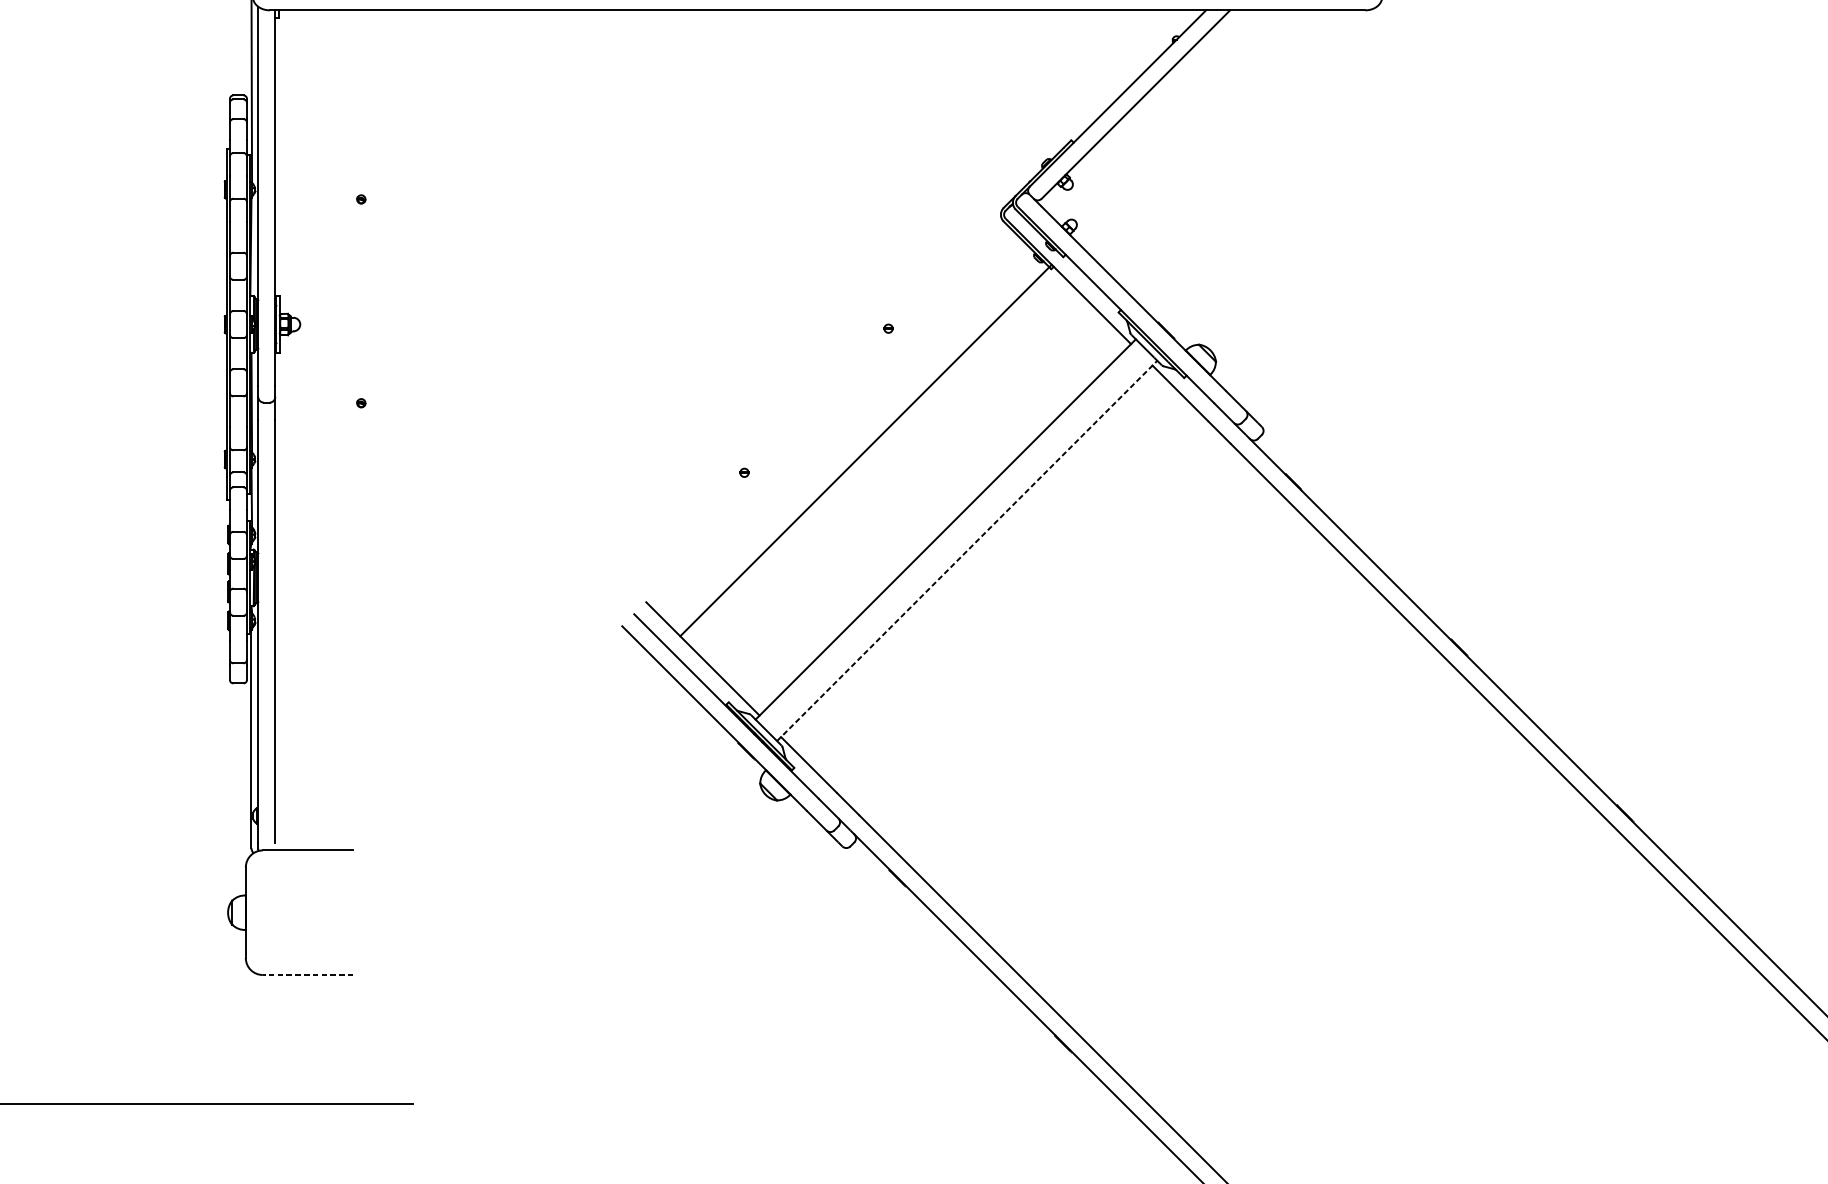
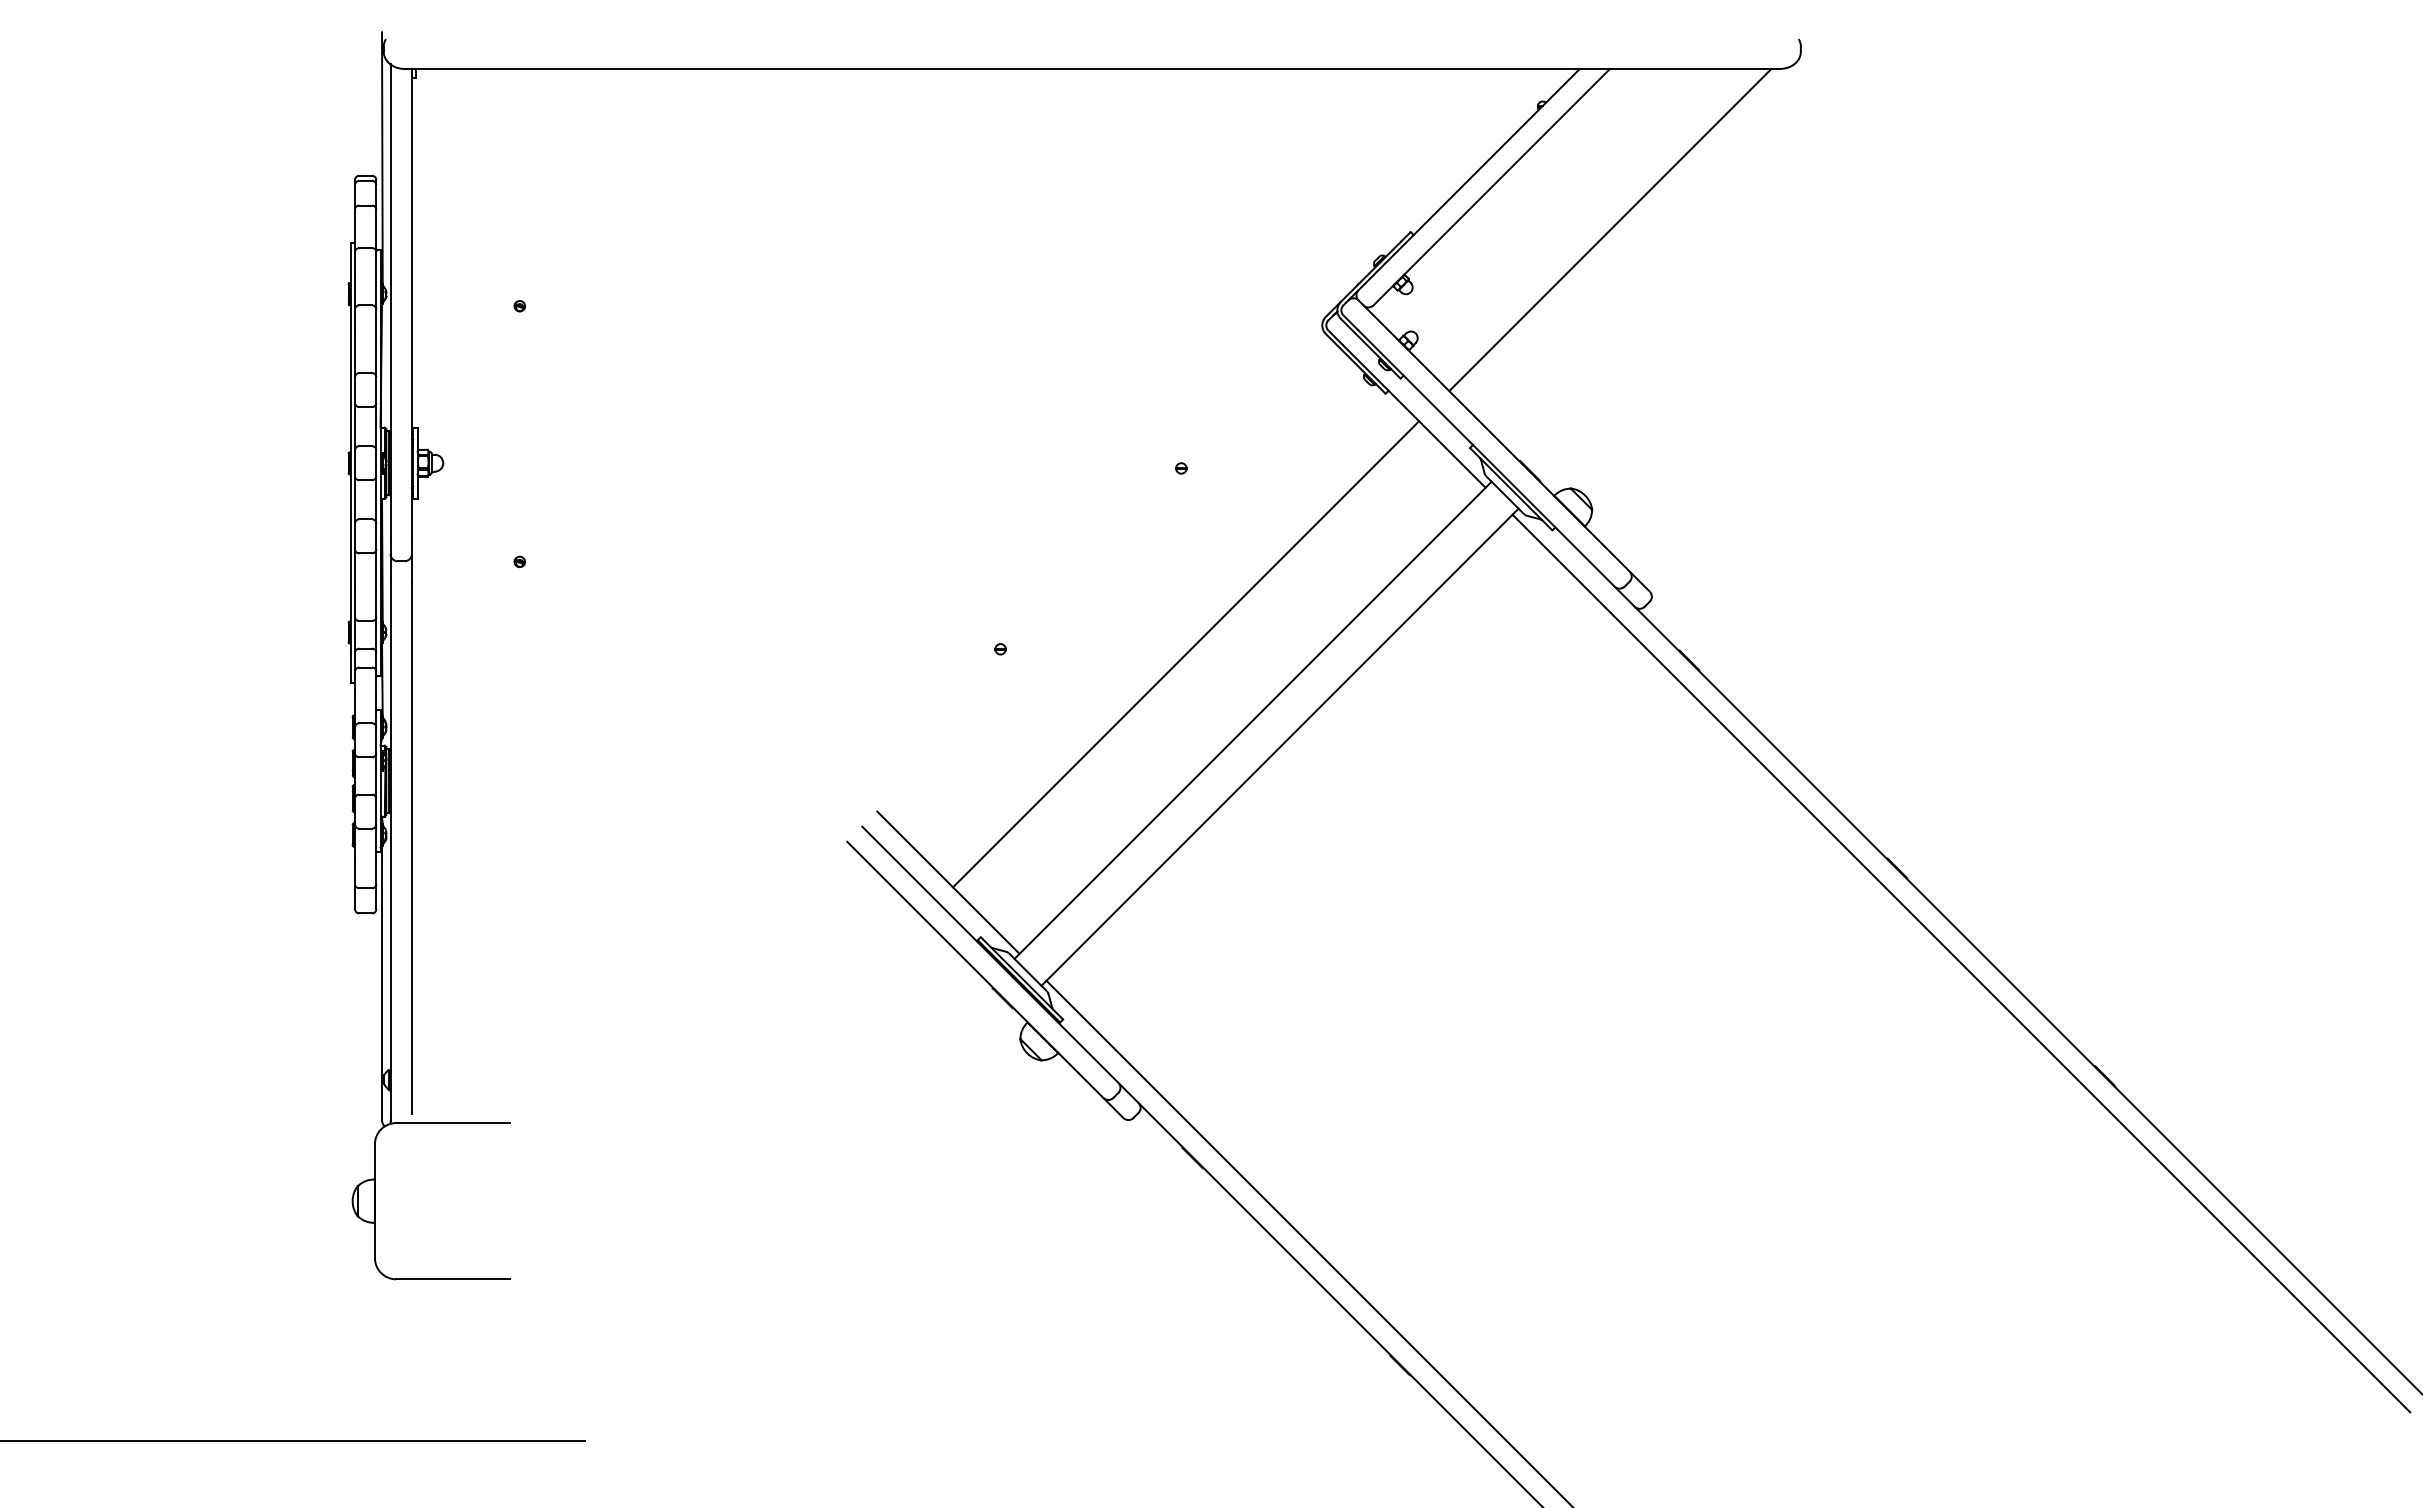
line: (1230, 139) -> (1610, 230), added
line: (866, 450) -> (1186, 654), moved
line: (967, 550) -> (1280, 746), dashed -> solid
line: (308, 975) -> (453, 1279), dashed -> solid

